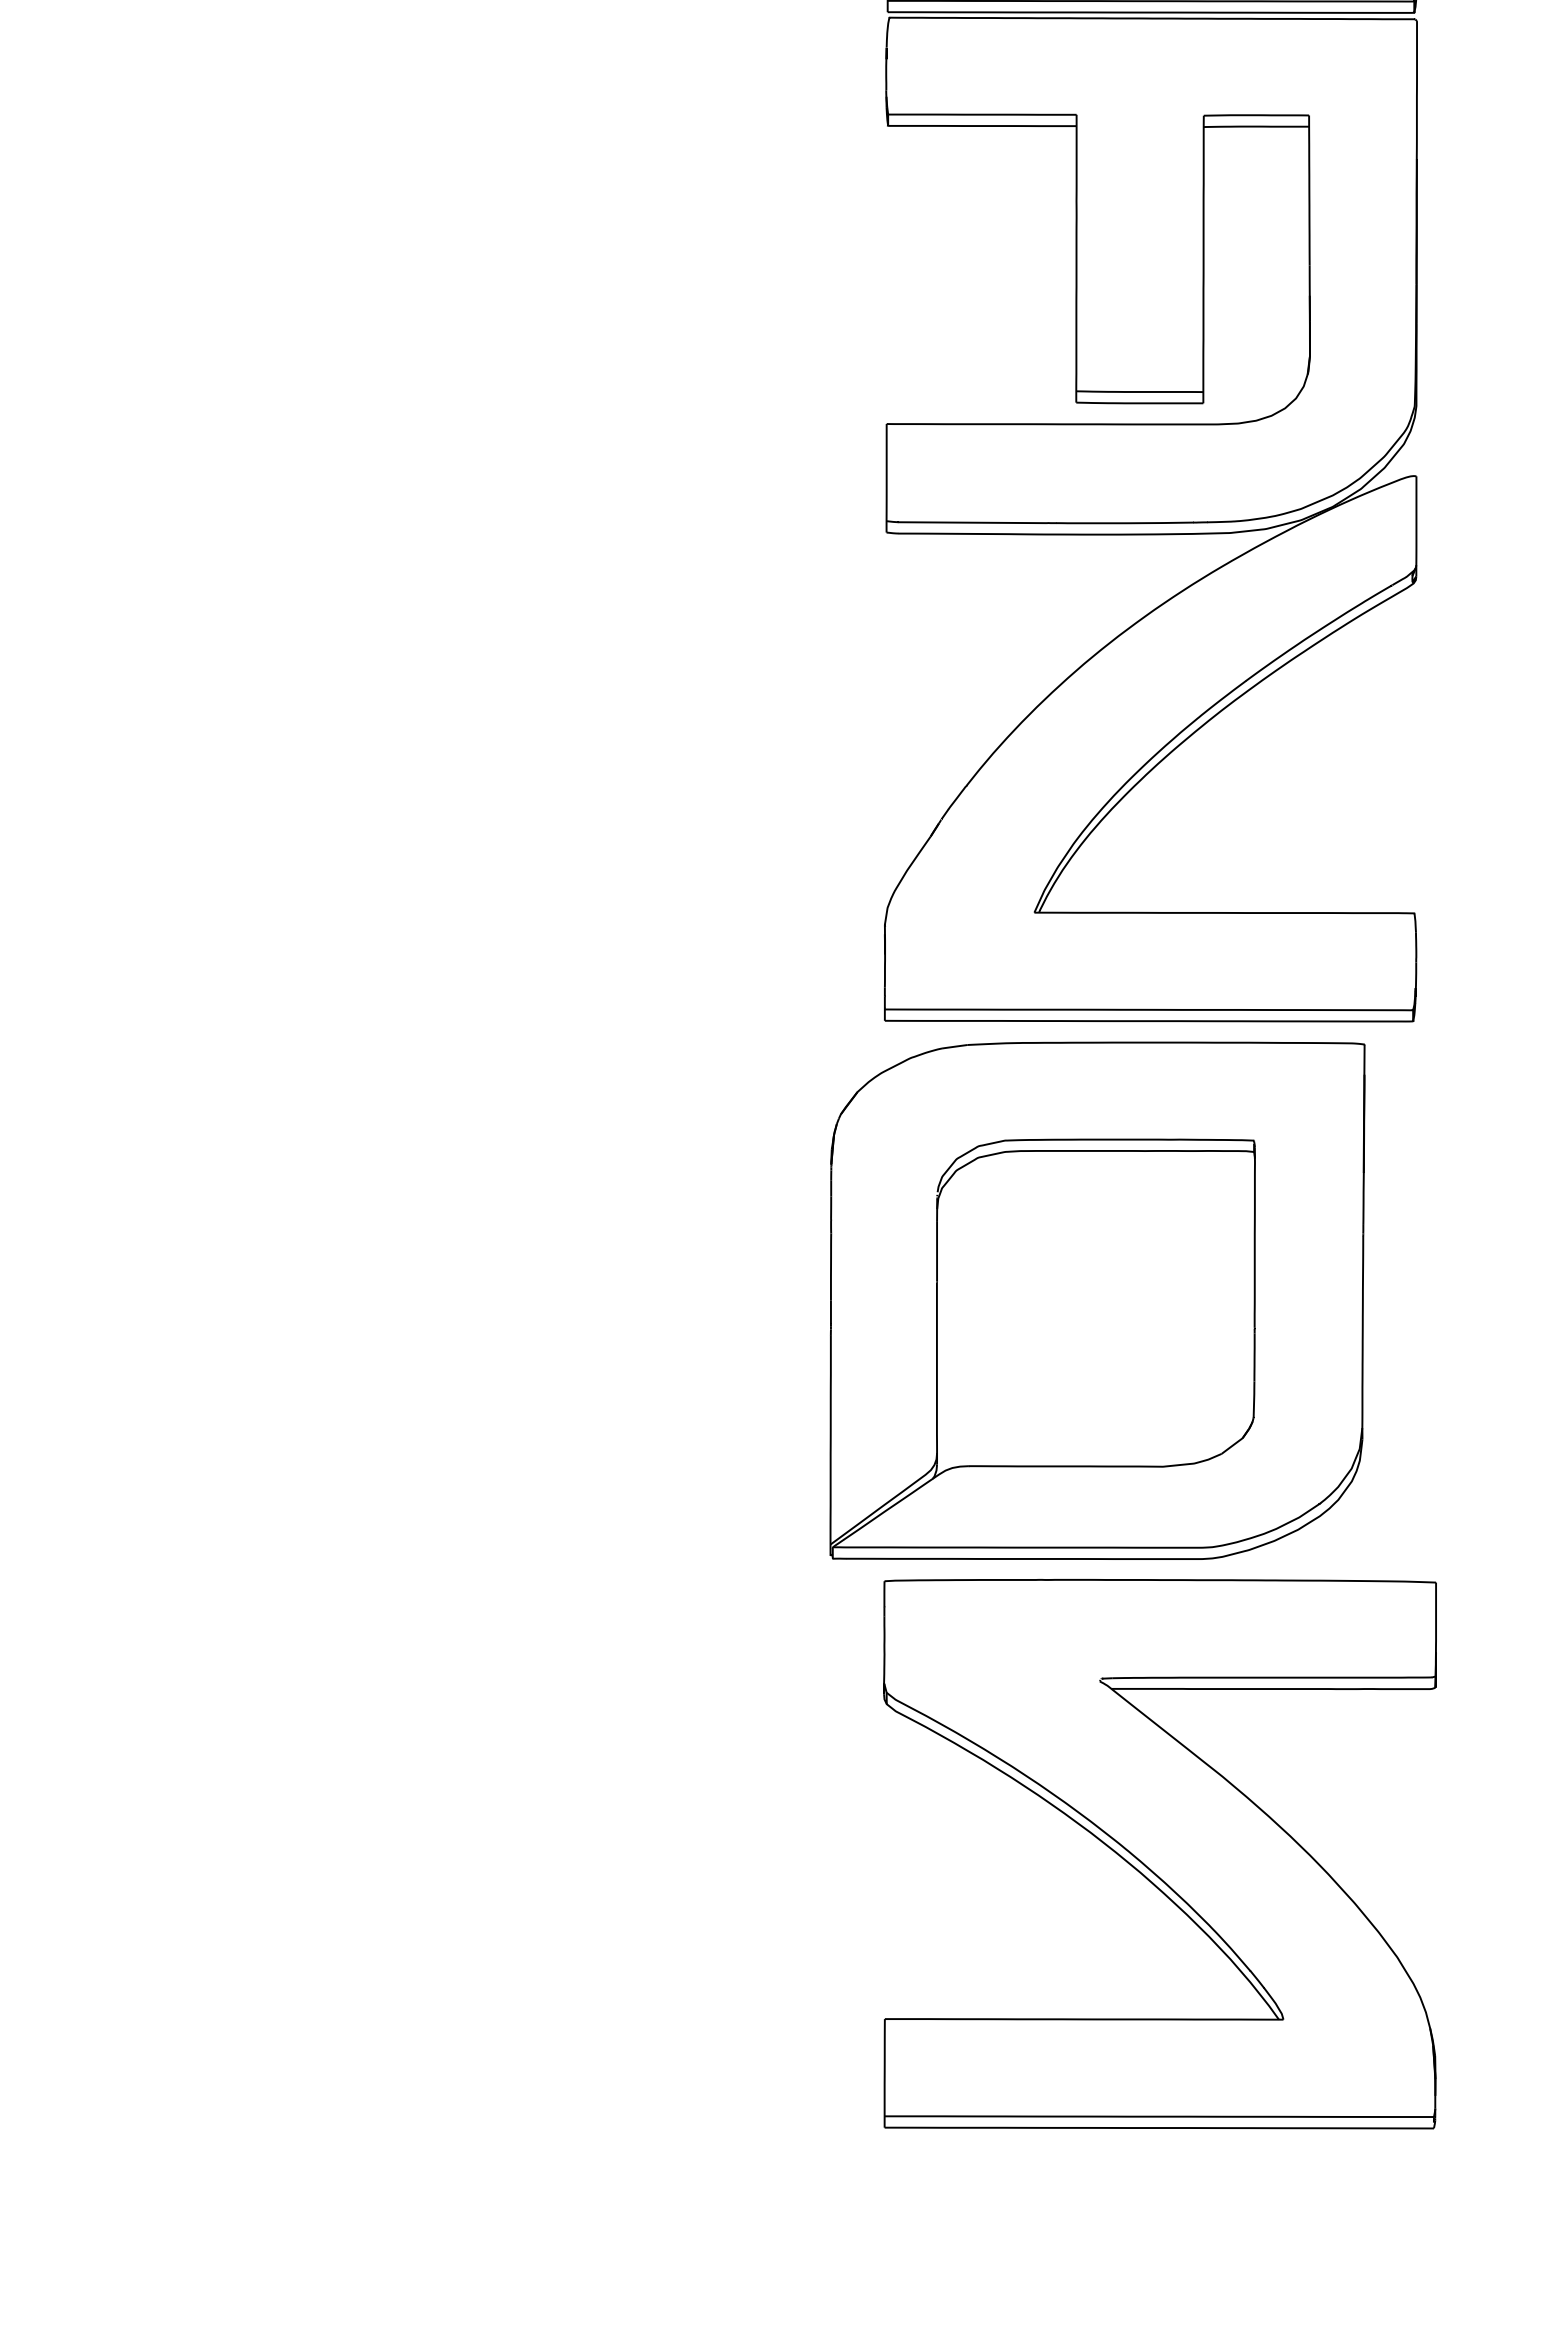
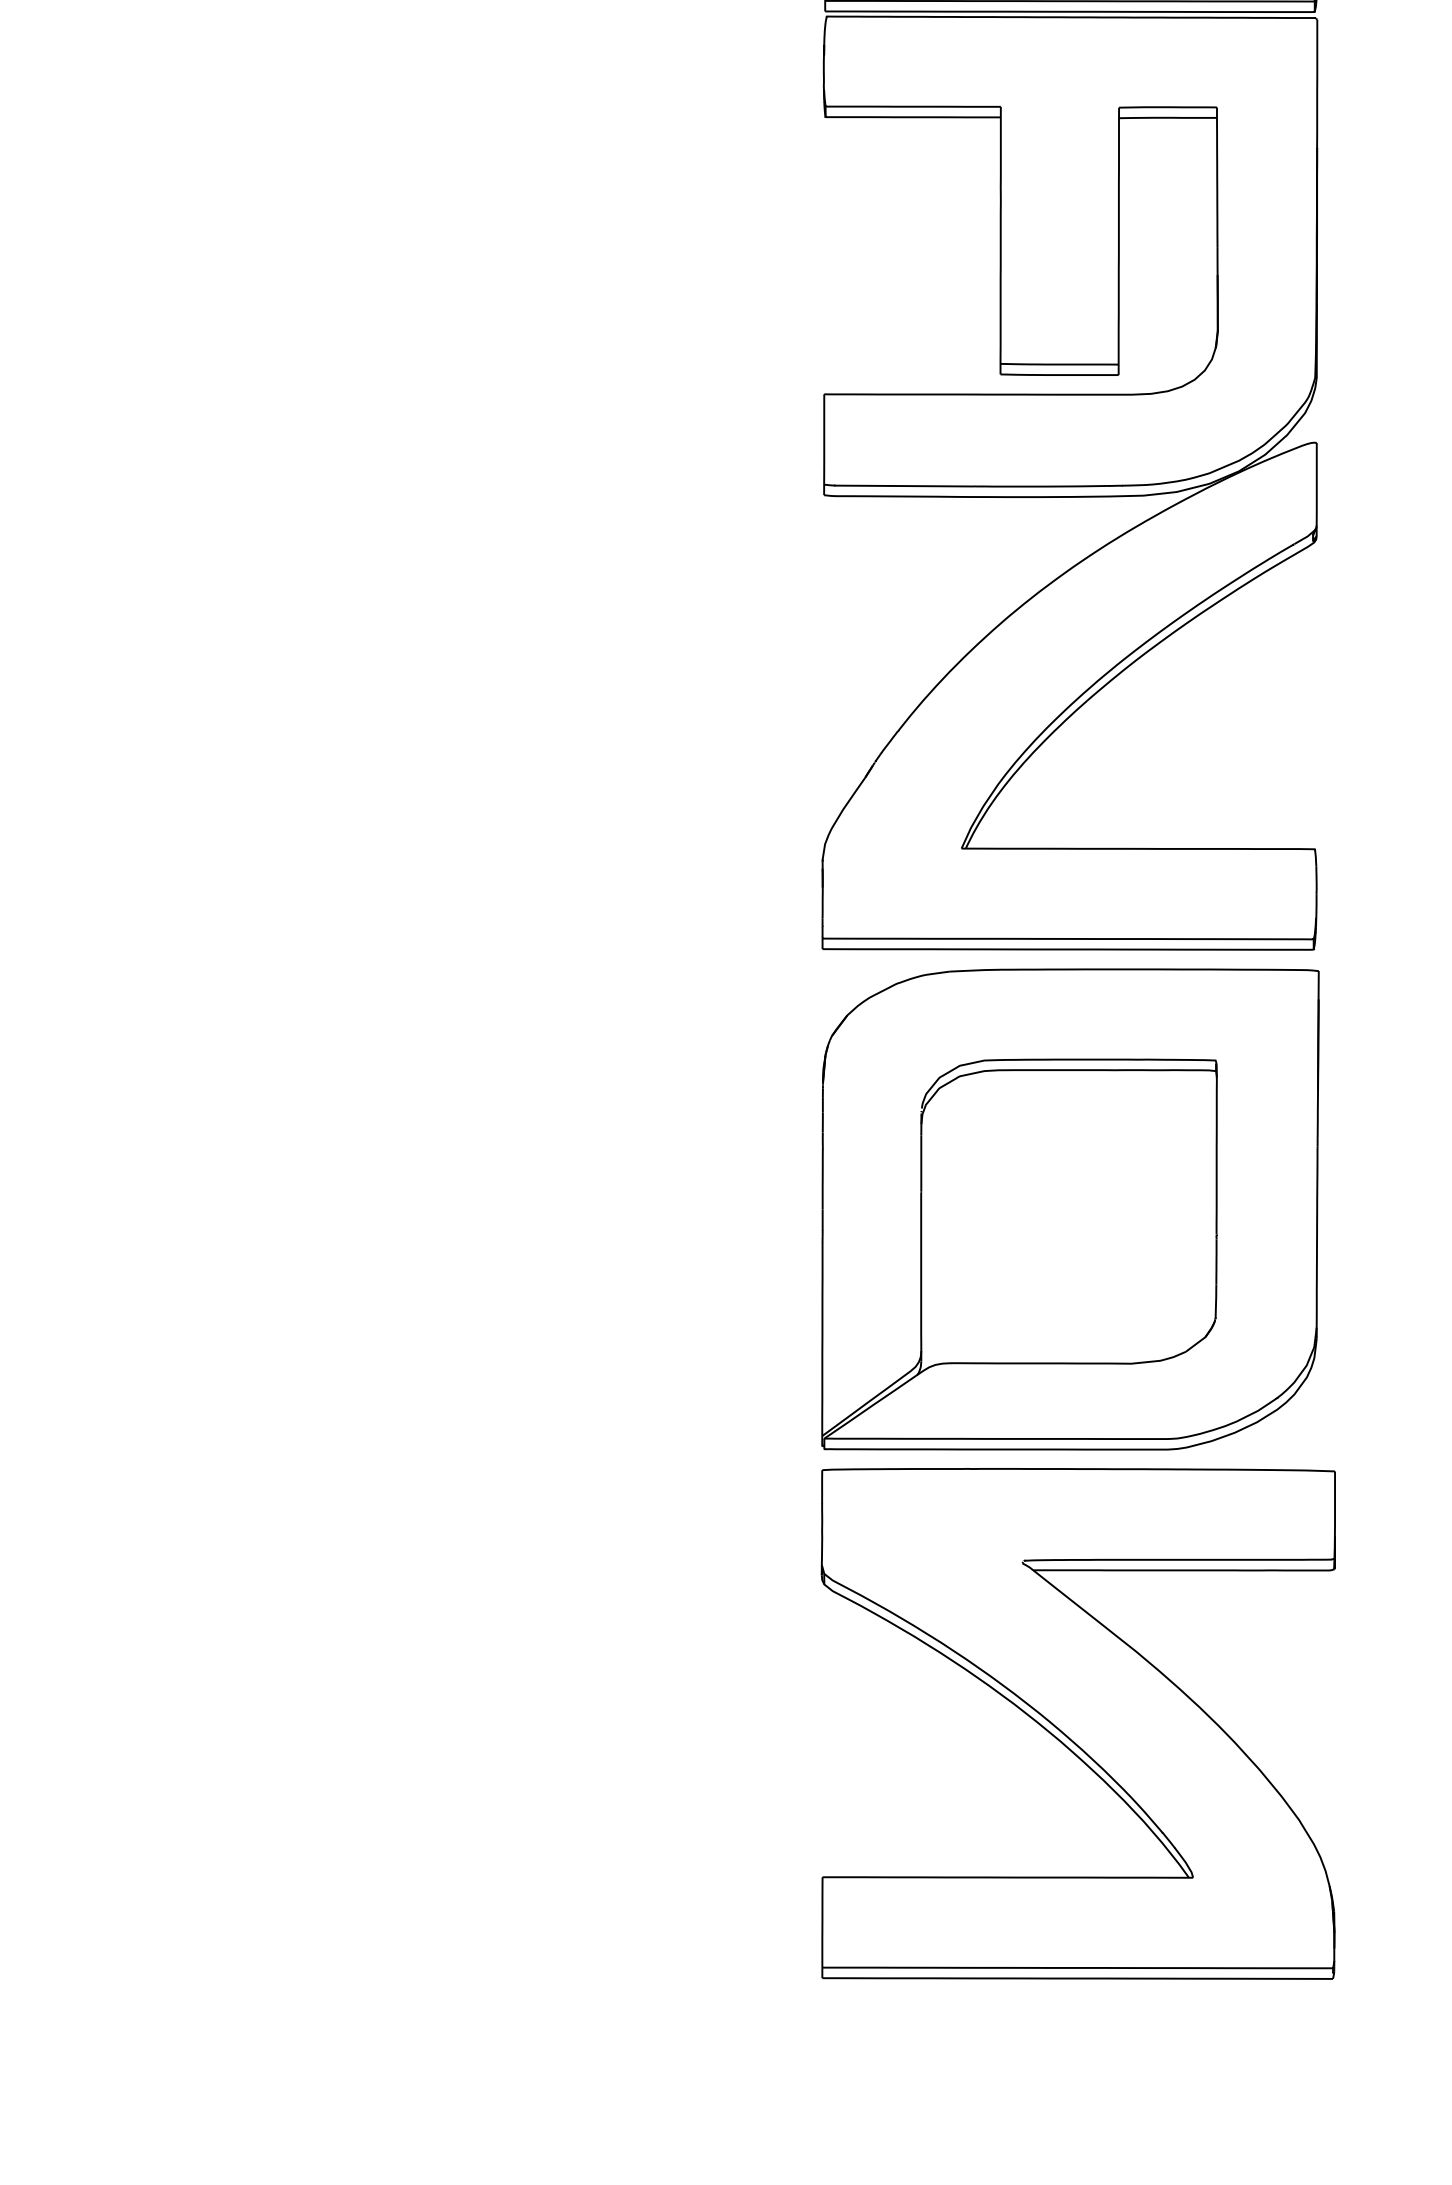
part: (1097, 1300) -> (1070, 1209), moved

